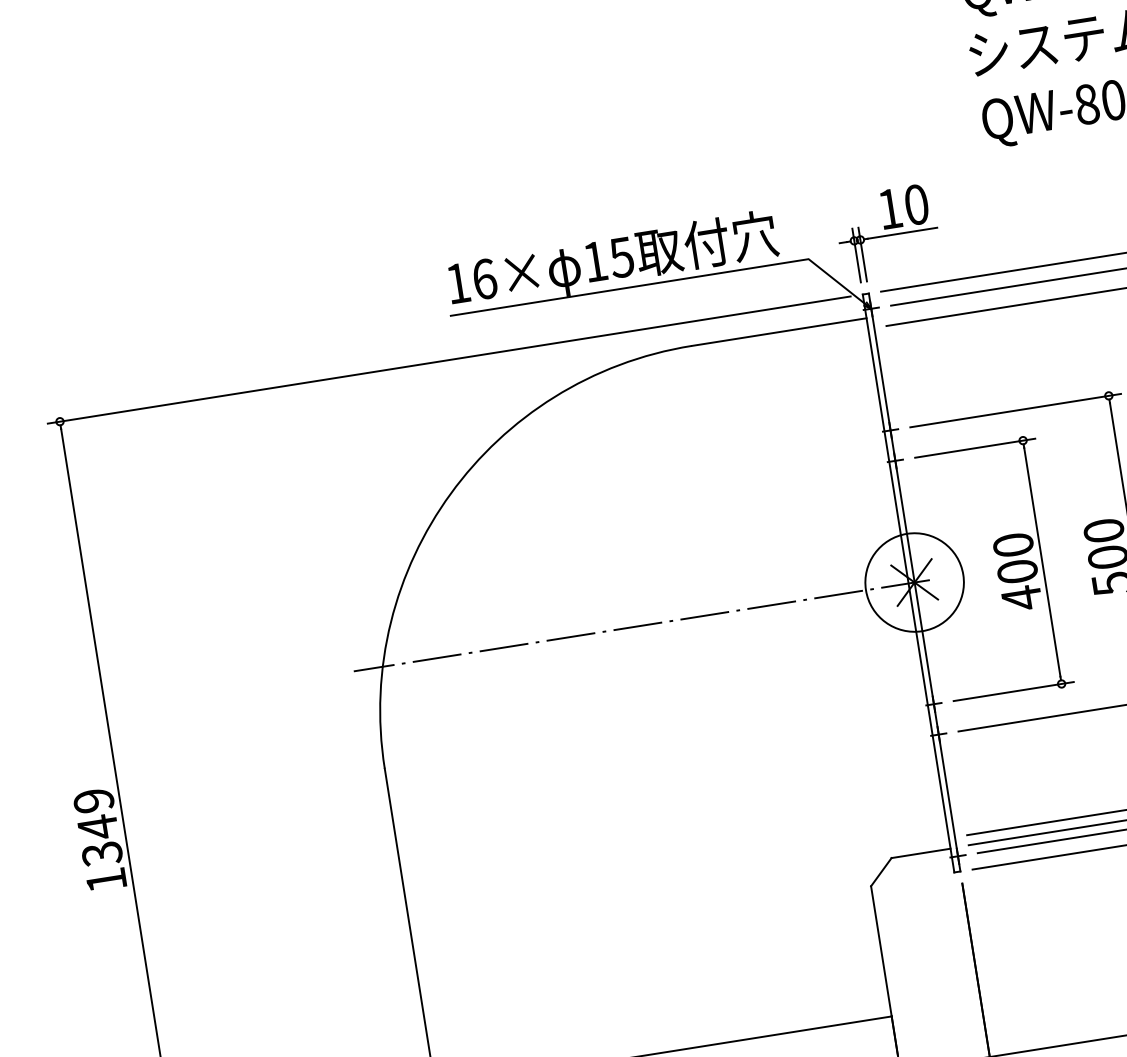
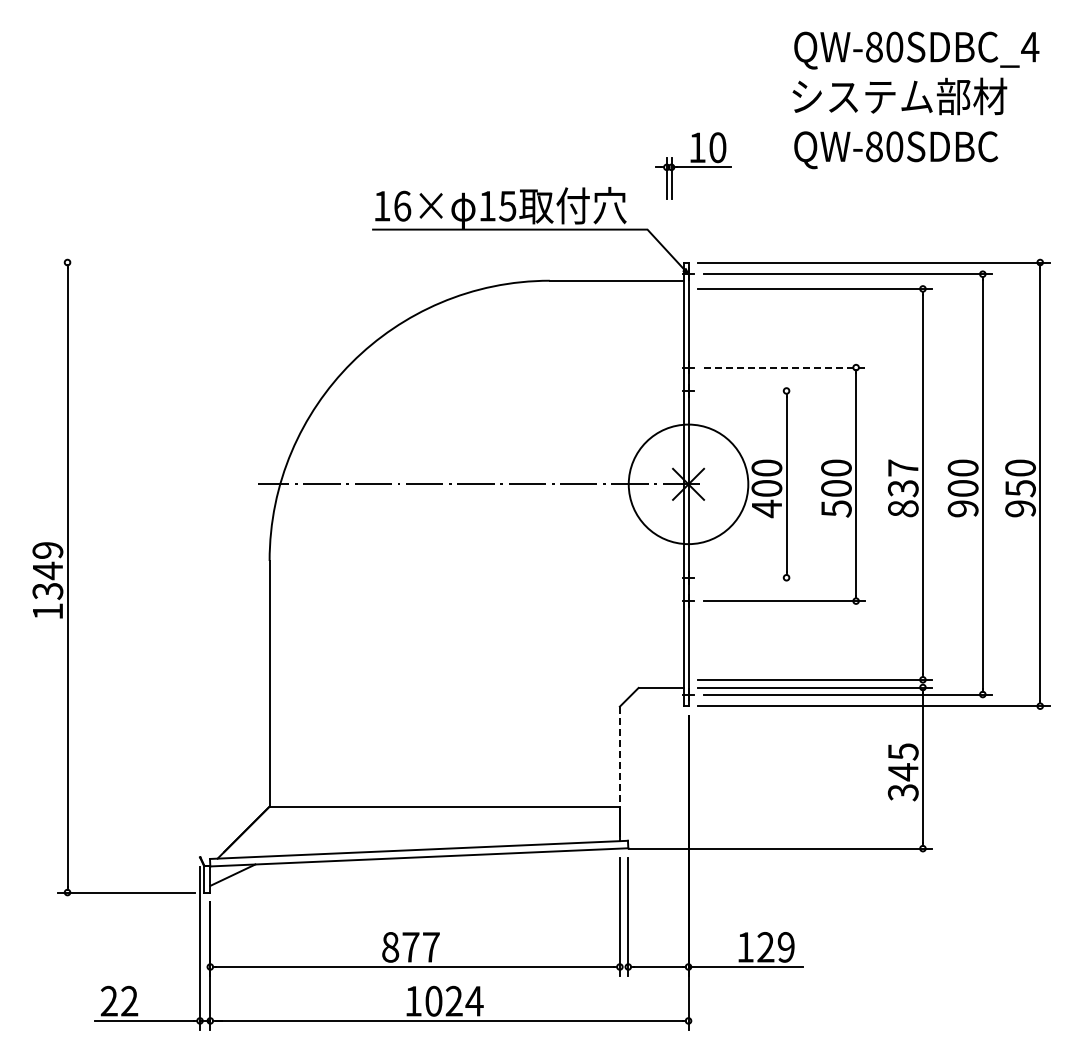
part: (888, 232) -> (693, 165), moved
line: (449, 359) -> (366, 262), removed
line: (1015, 410) -> (784, 367), solid -> dashed
line: (974, 447) -> (749, 390), removed
circle: (914, 582) -> (688, 484), size x1.6
line: (1013, 691) -> (749, 577), removed
line: (880, 951) -> (619, 756), solid -> dashed

